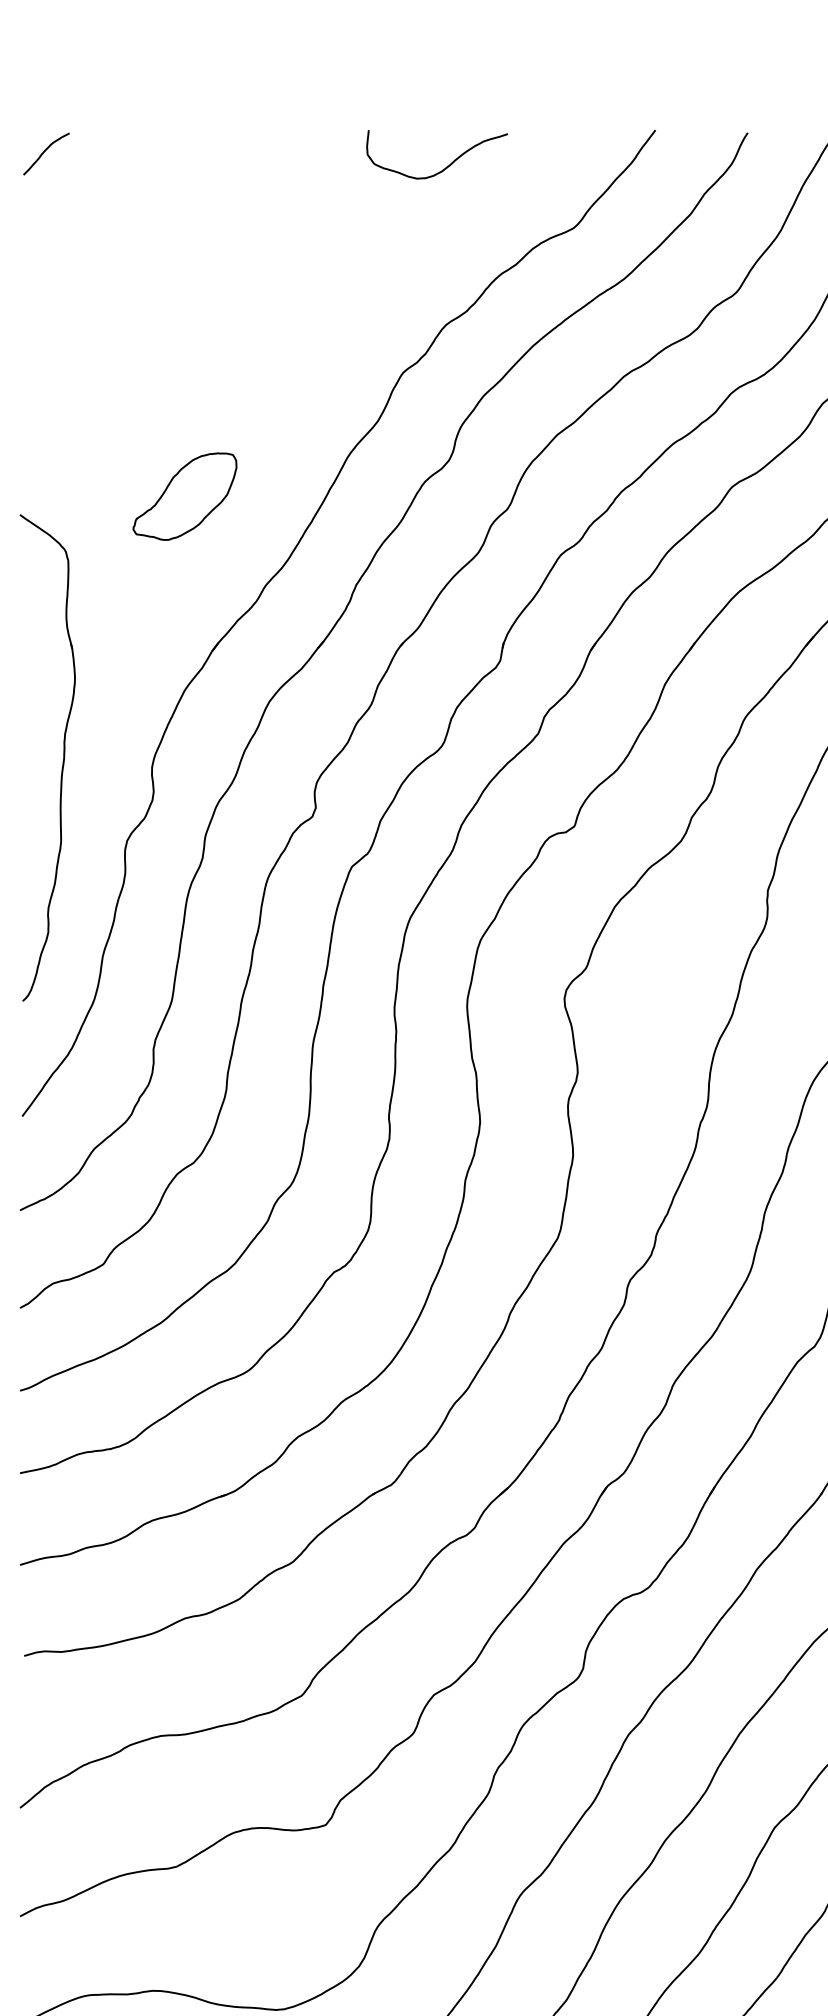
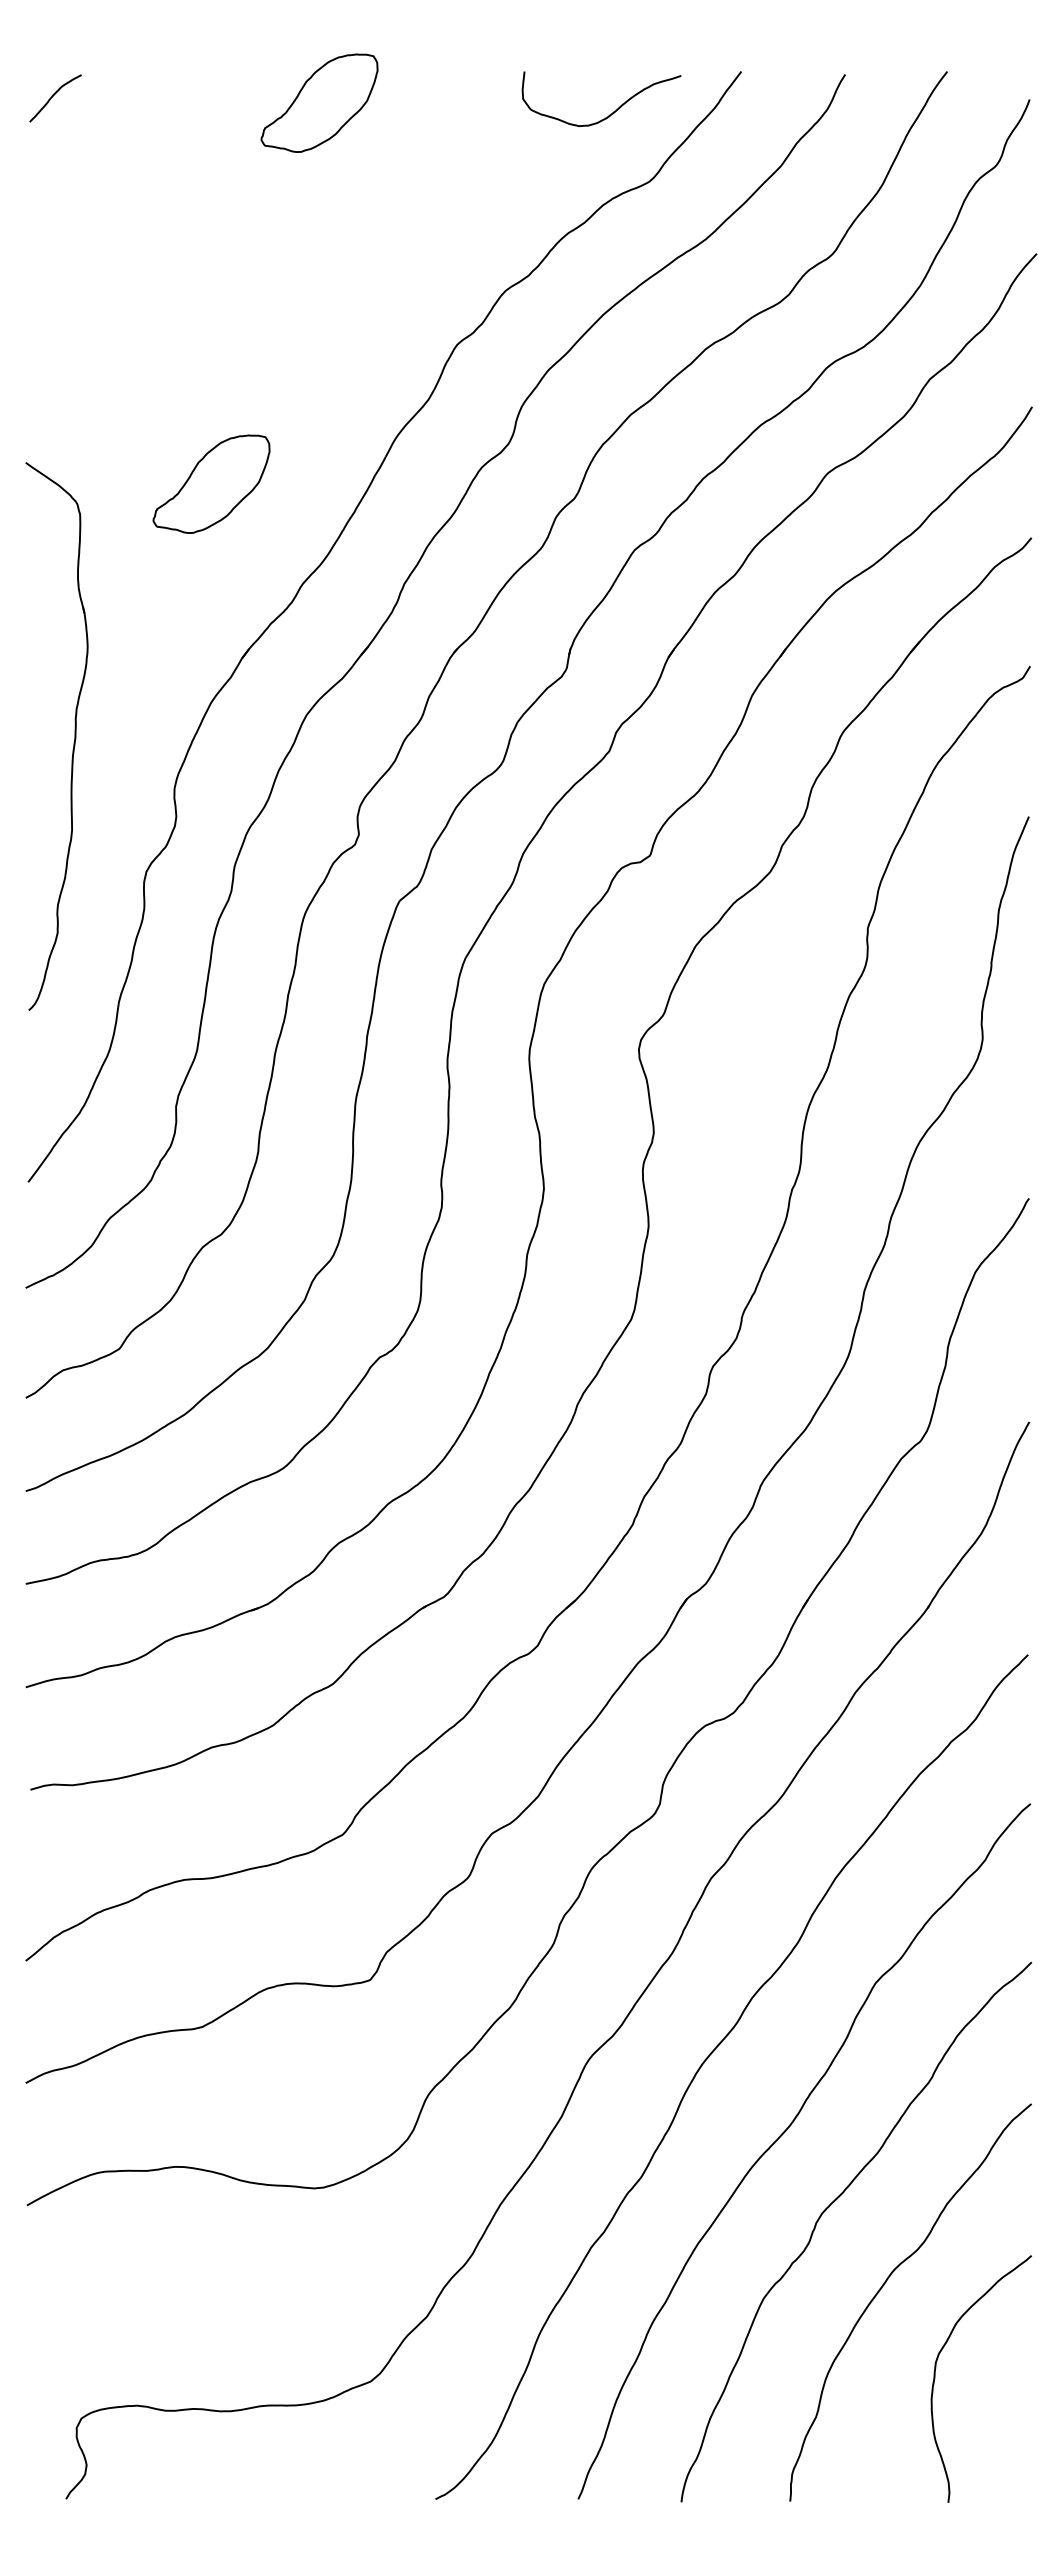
part: (280, 157) -> (319, 102), added
curve: (448, 164) -> (614, 110), moved
part: (63, 757) -> (74, 736), moved

